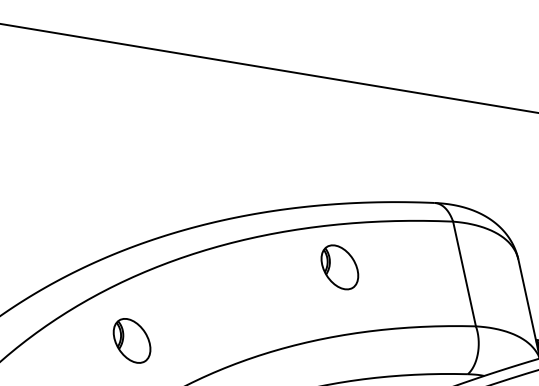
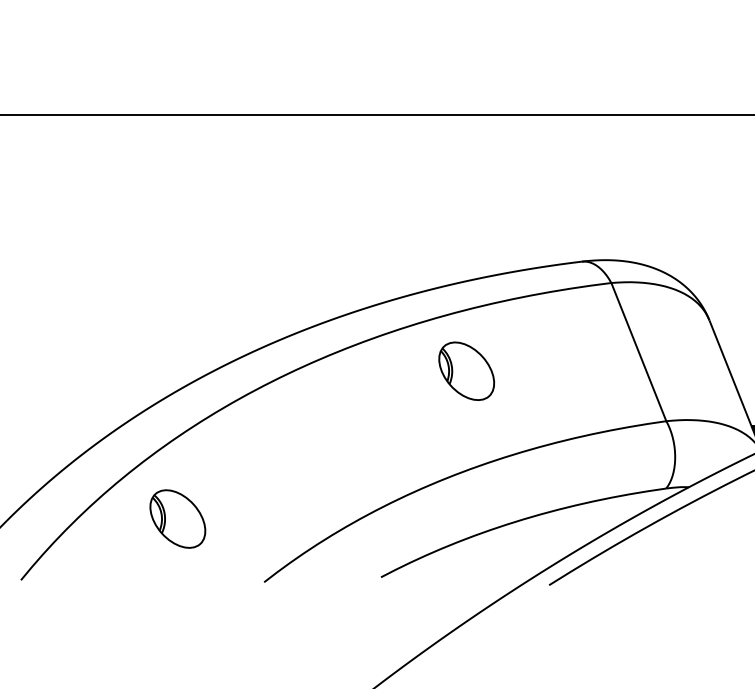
part: (131, 340) -> (177, 518), moved

